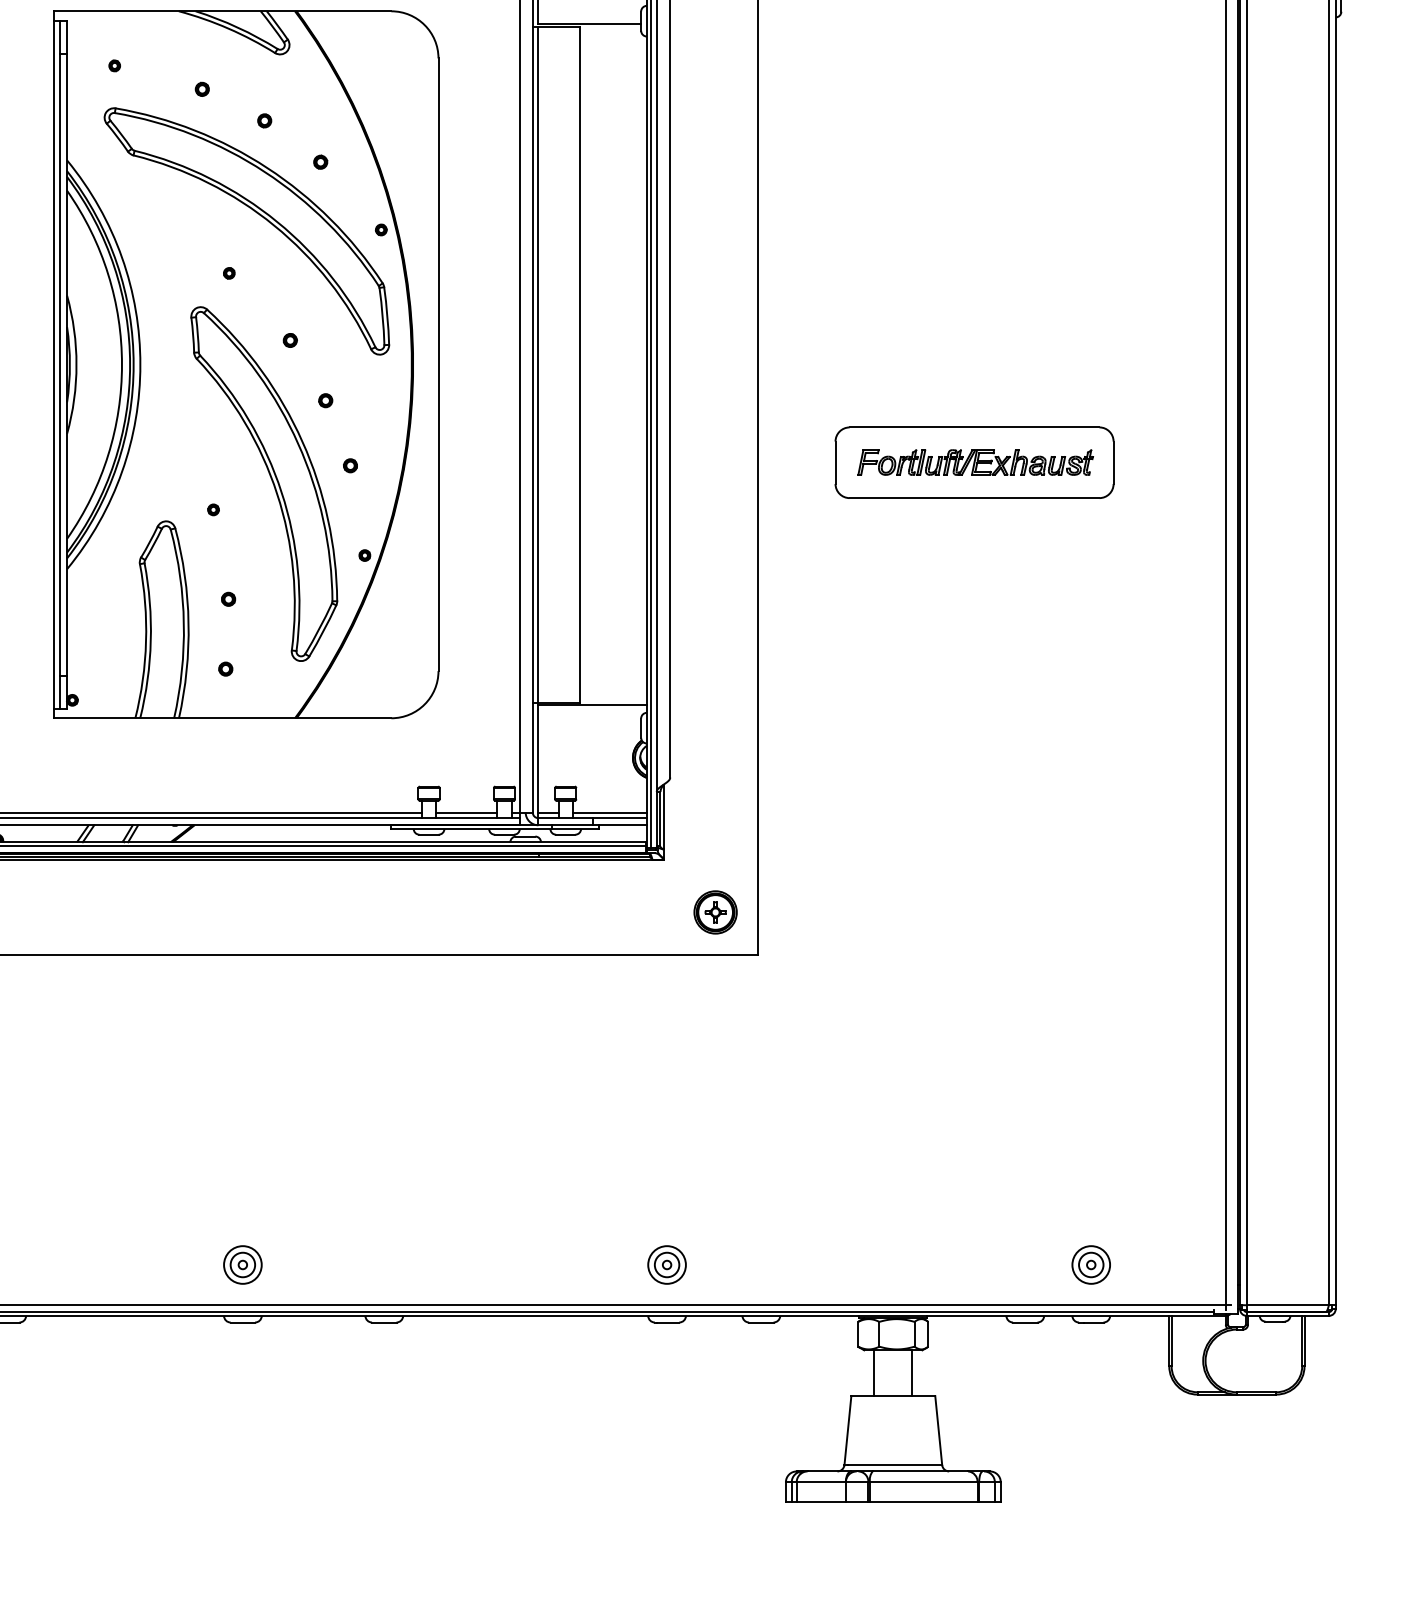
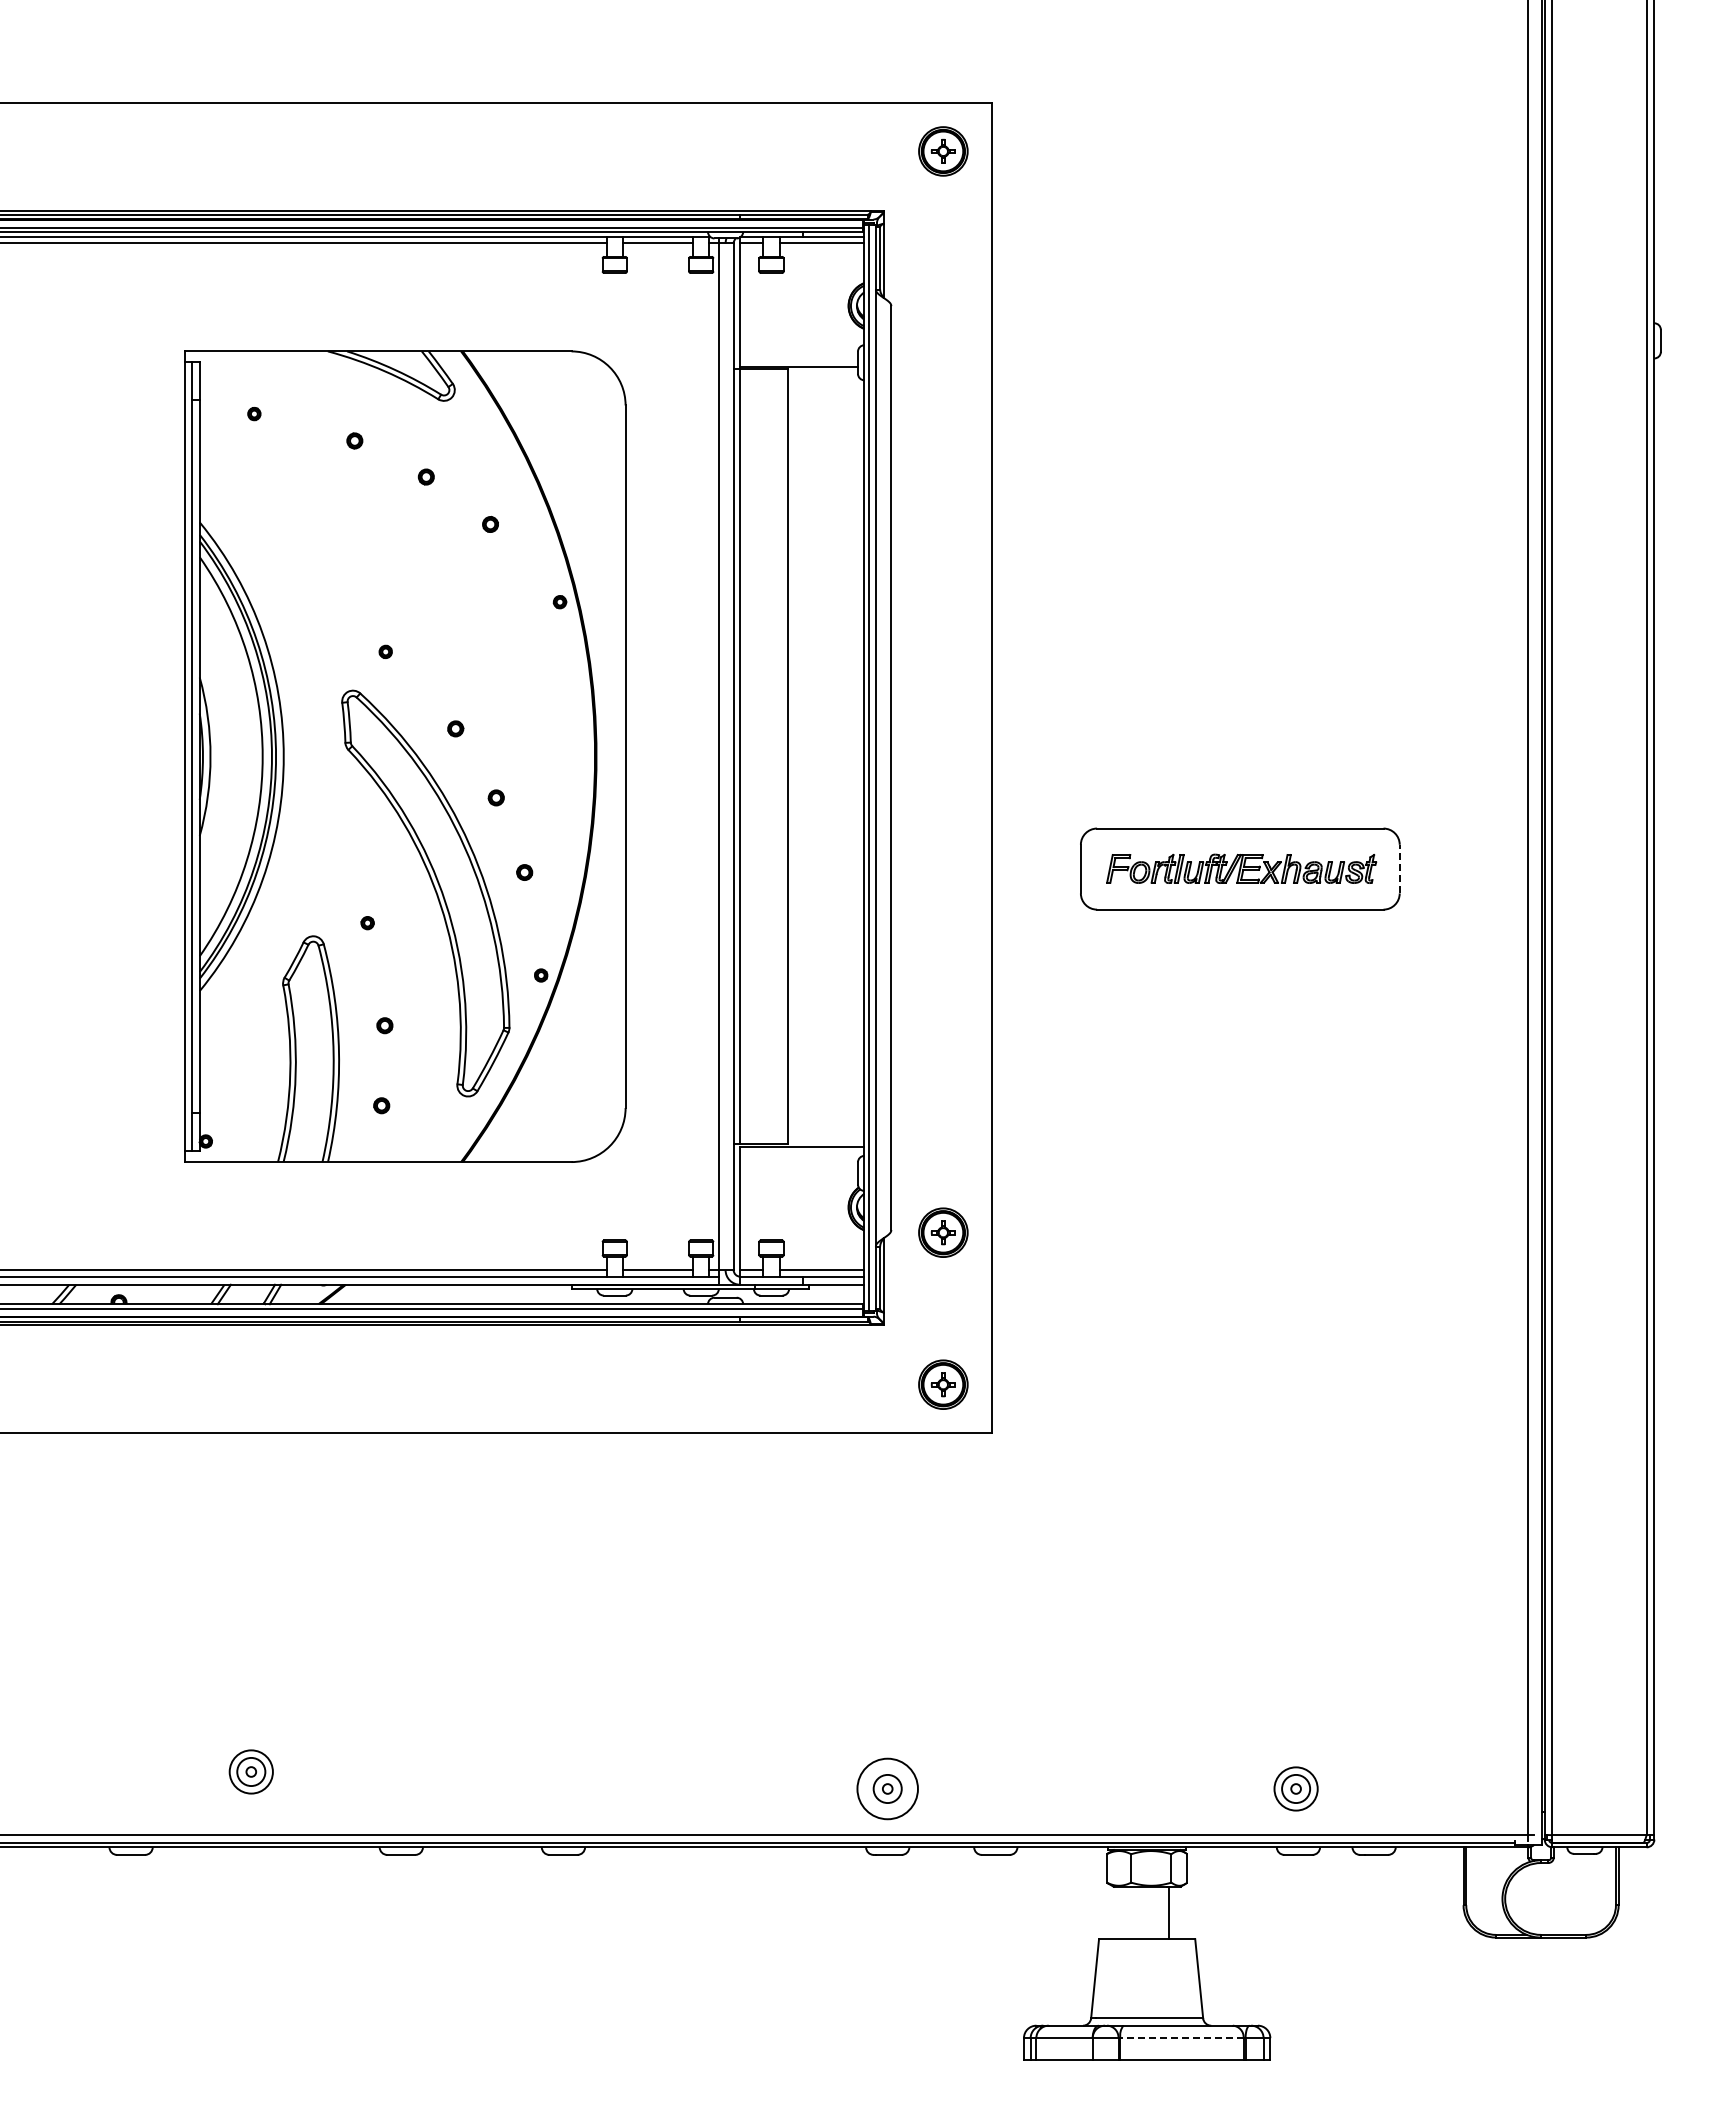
part: (257, 213) -> (417, 583), removed
line: (1113, 462) -> (1399, 868), solid -> dashed
part: (715, 779) -> (943, 1232), added
part: (242, 1264) -> (250, 1771), moved
circle: (666, 1264) -> (887, 1788), size x1.4
part: (1090, 1264) -> (1295, 1788), moved
line: (874, 1372) -> (1125, 1912), removed
line: (924, 1482) -> (1182, 2038), solid -> dashed

